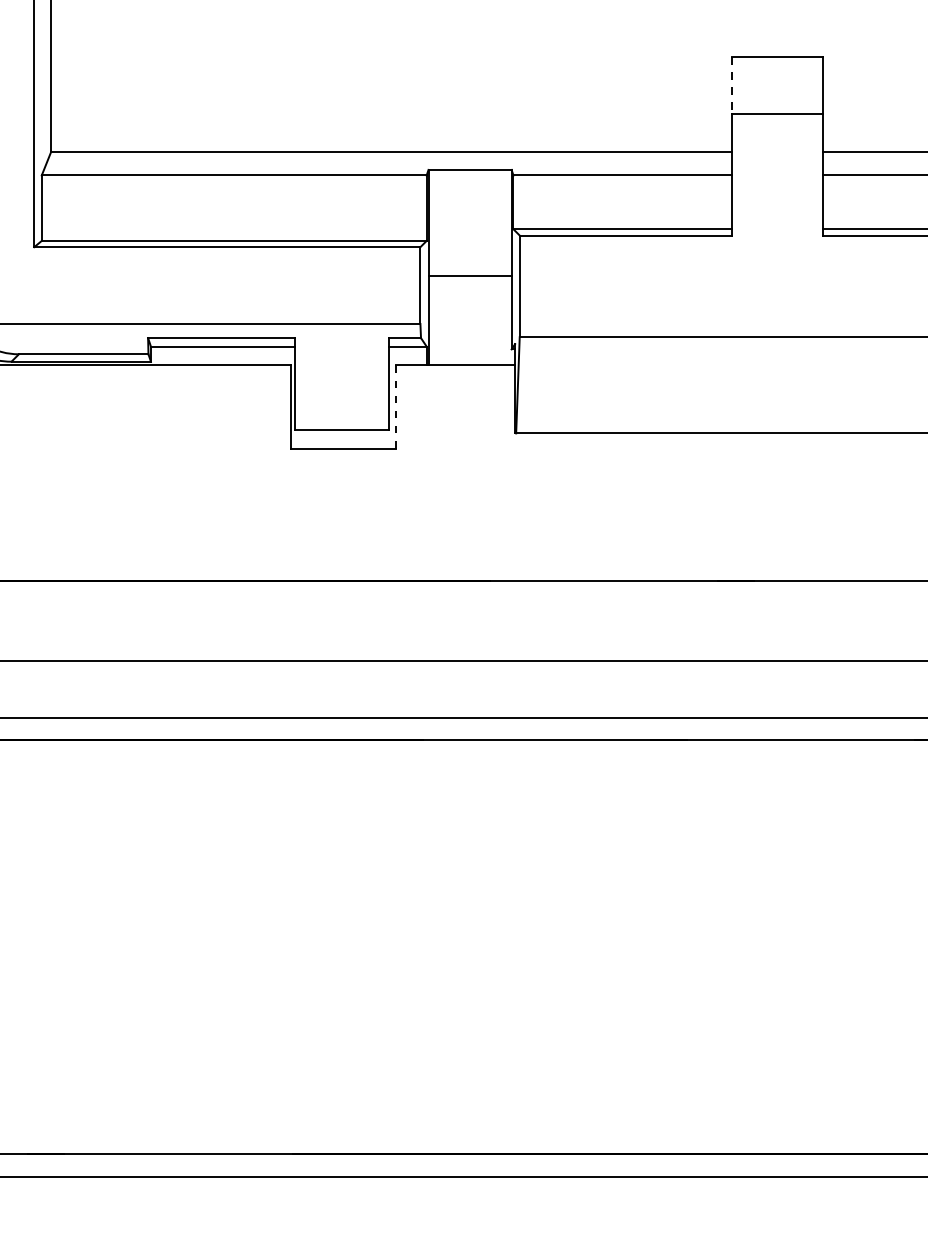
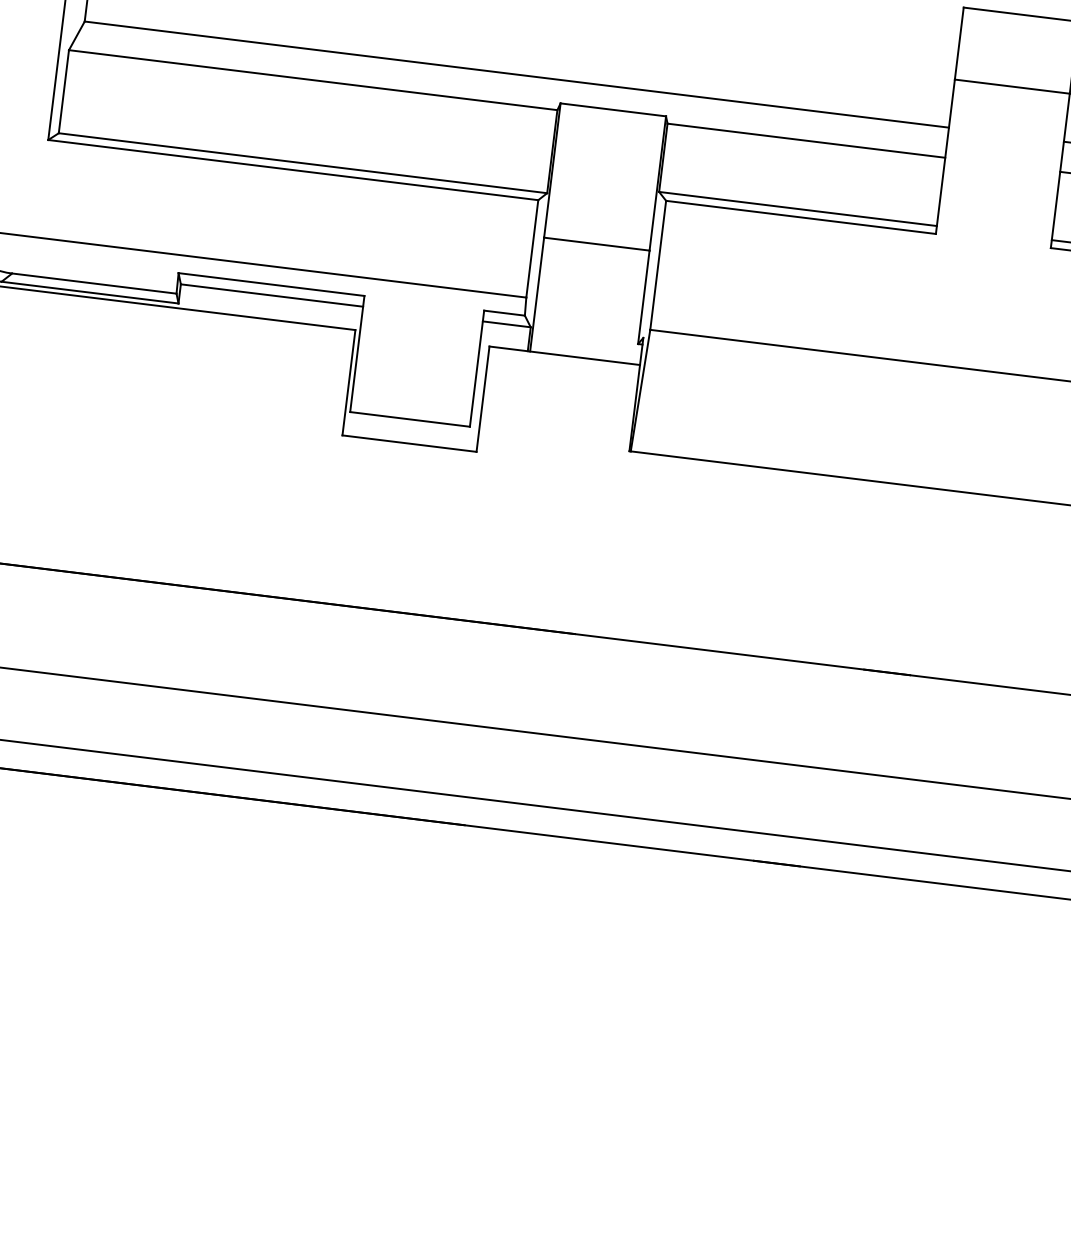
line: (732, 86) -> (959, 44), dashed -> solid
line: (396, 406) -> (483, 398), dashed -> solid

